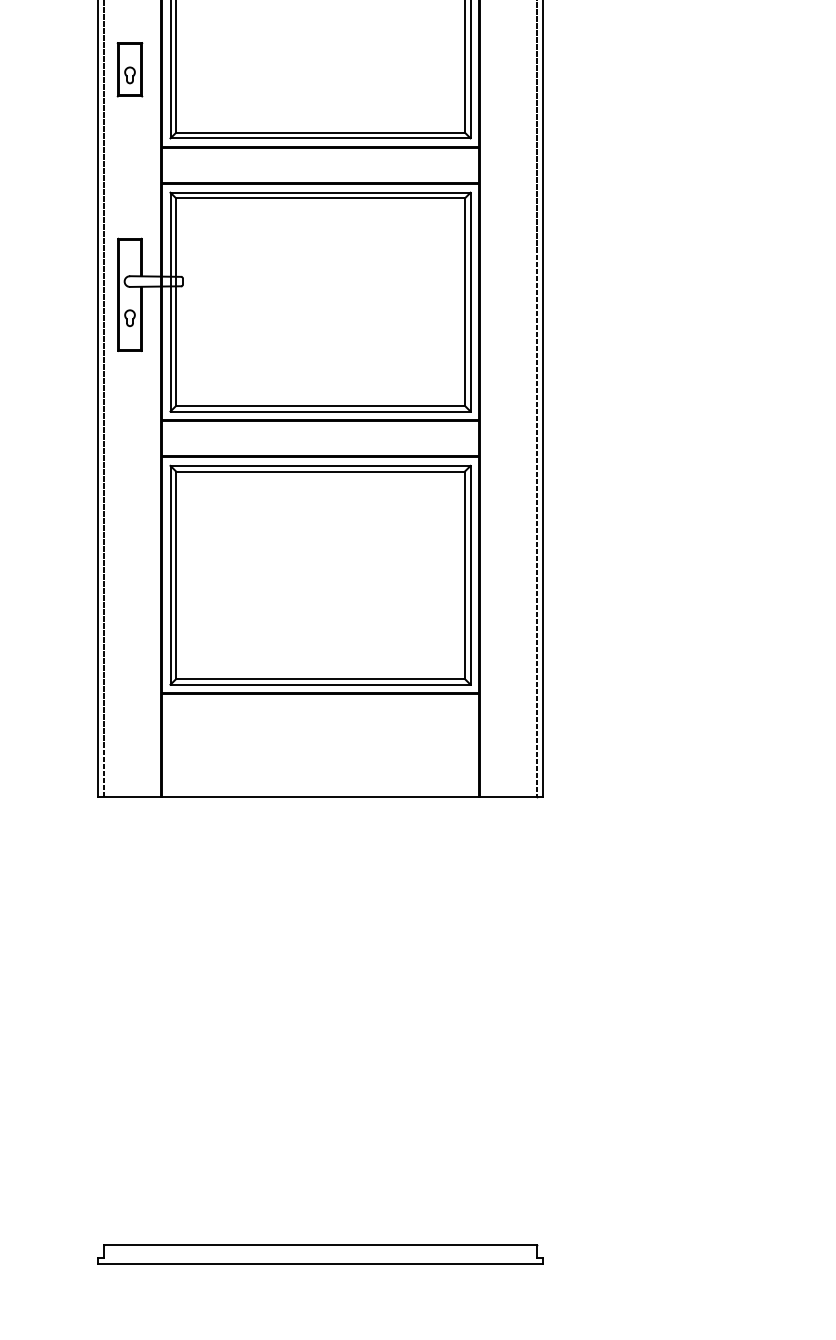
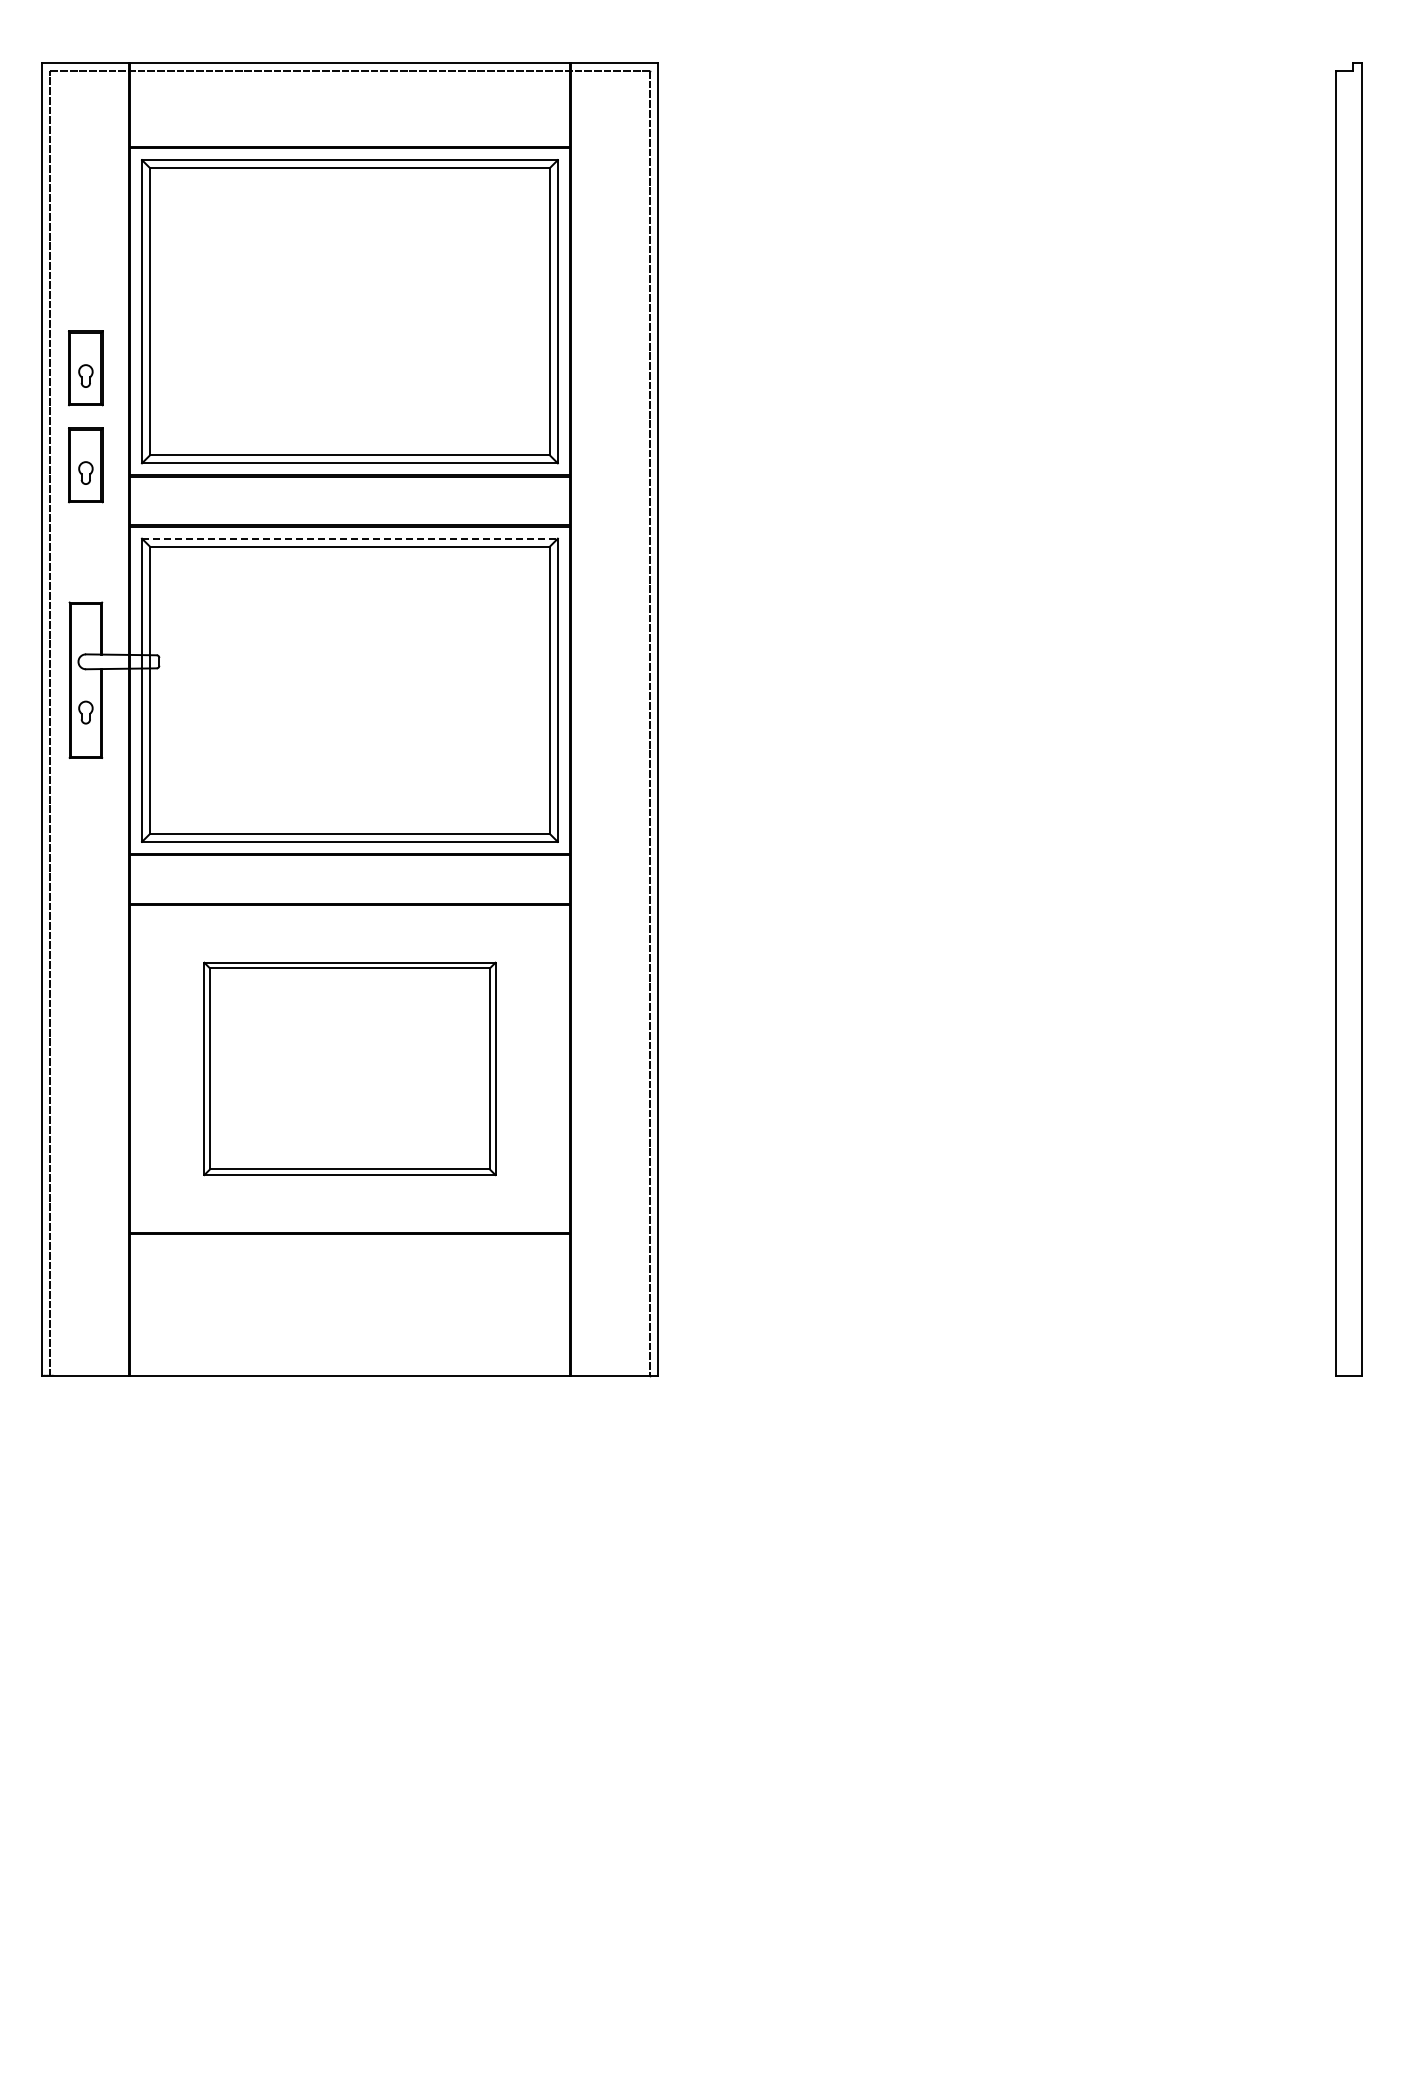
part: (129, 139) -> (85, 465), added
line: (320, 192) -> (349, 538), solid -> dashed
part: (320, 575) -> (349, 1068), size x0.7
part: (320, 1254) -> (349, 2010), removed

